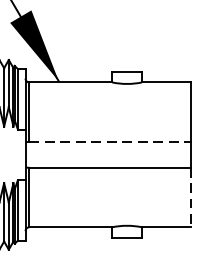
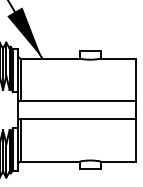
line: (110, 142) -> (78, 101), dashed -> solid
line: (190, 197) -> (135, 140), dashed -> solid

